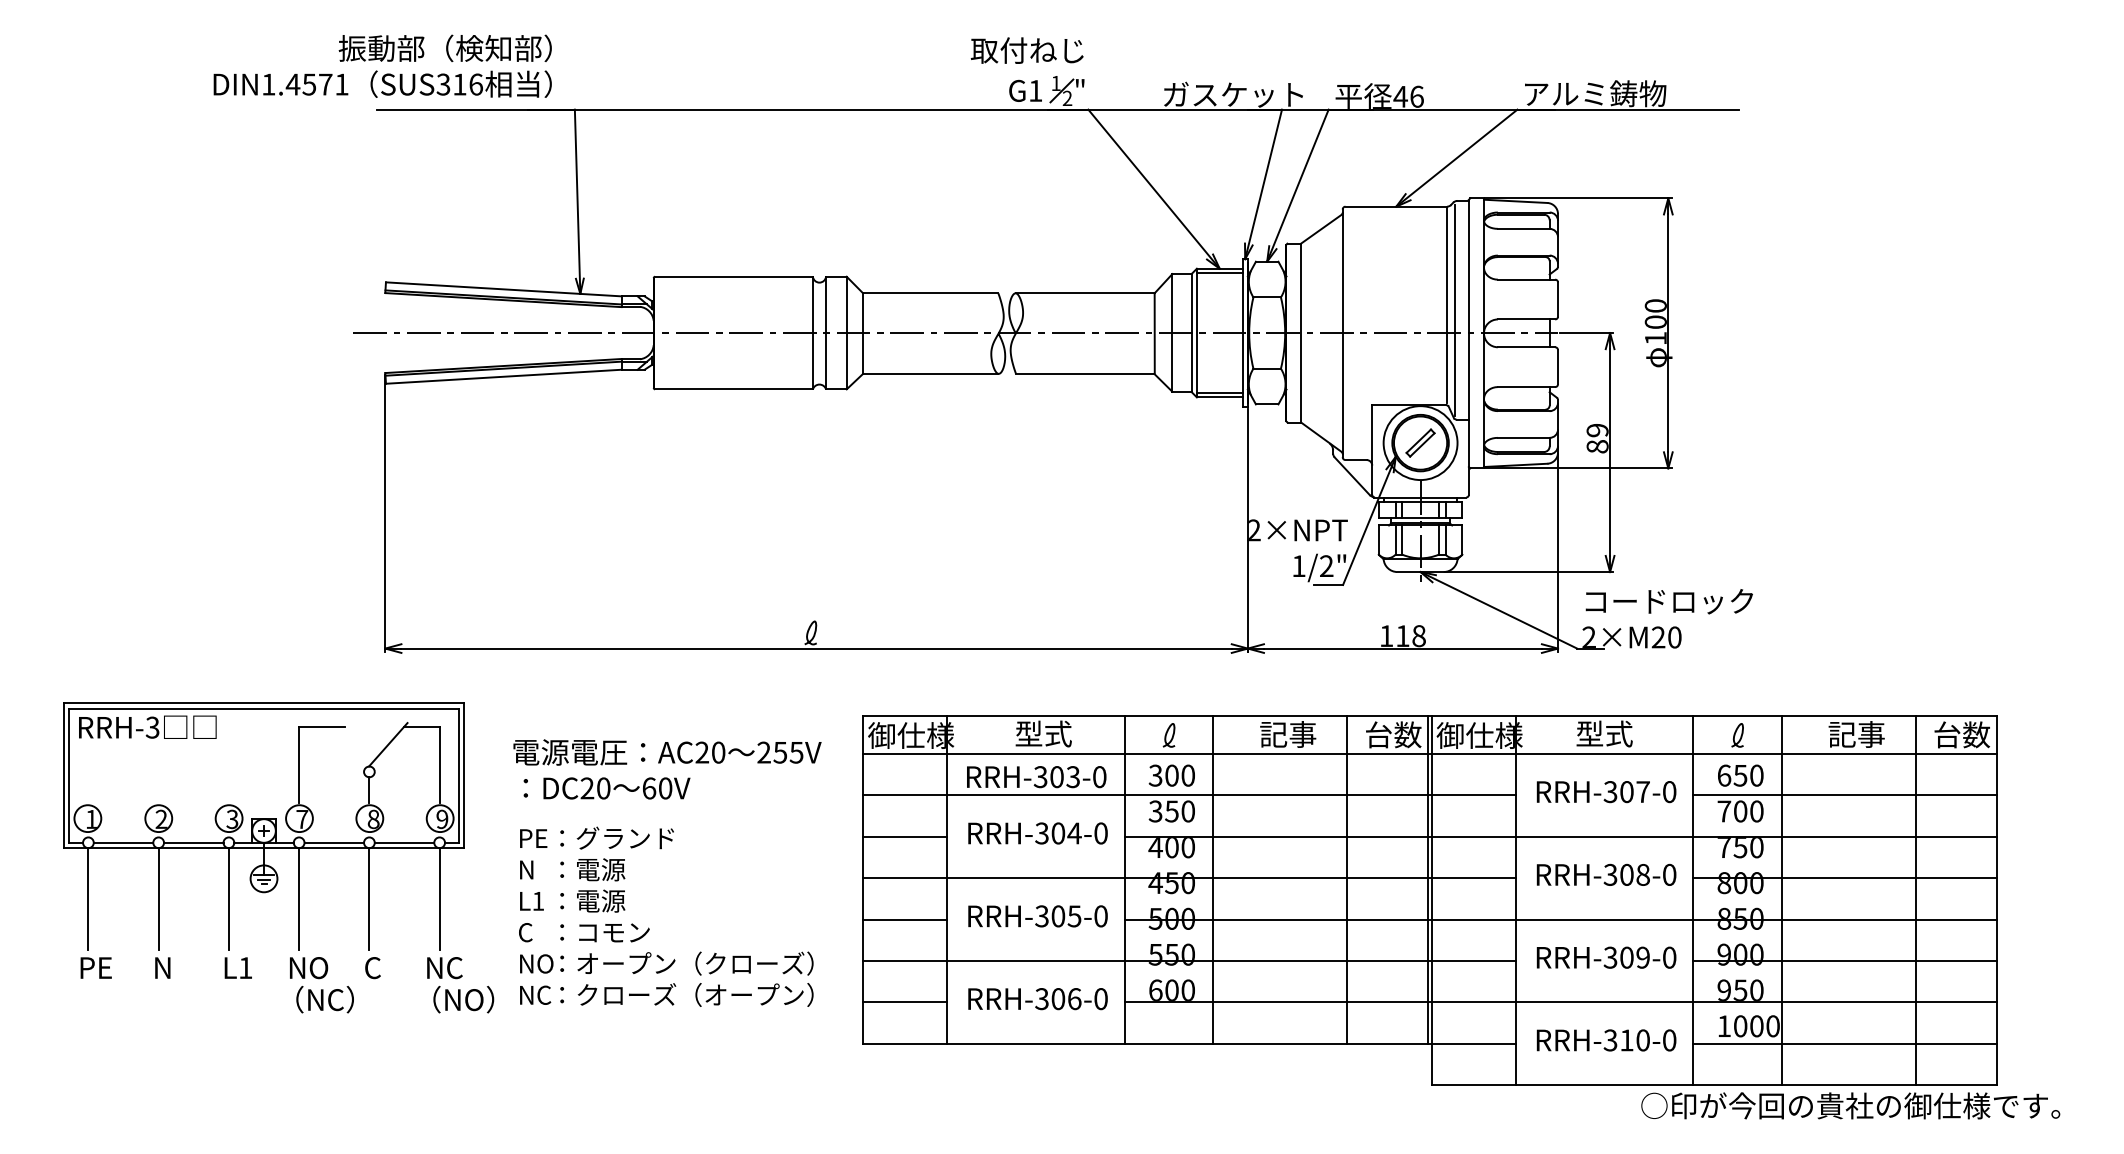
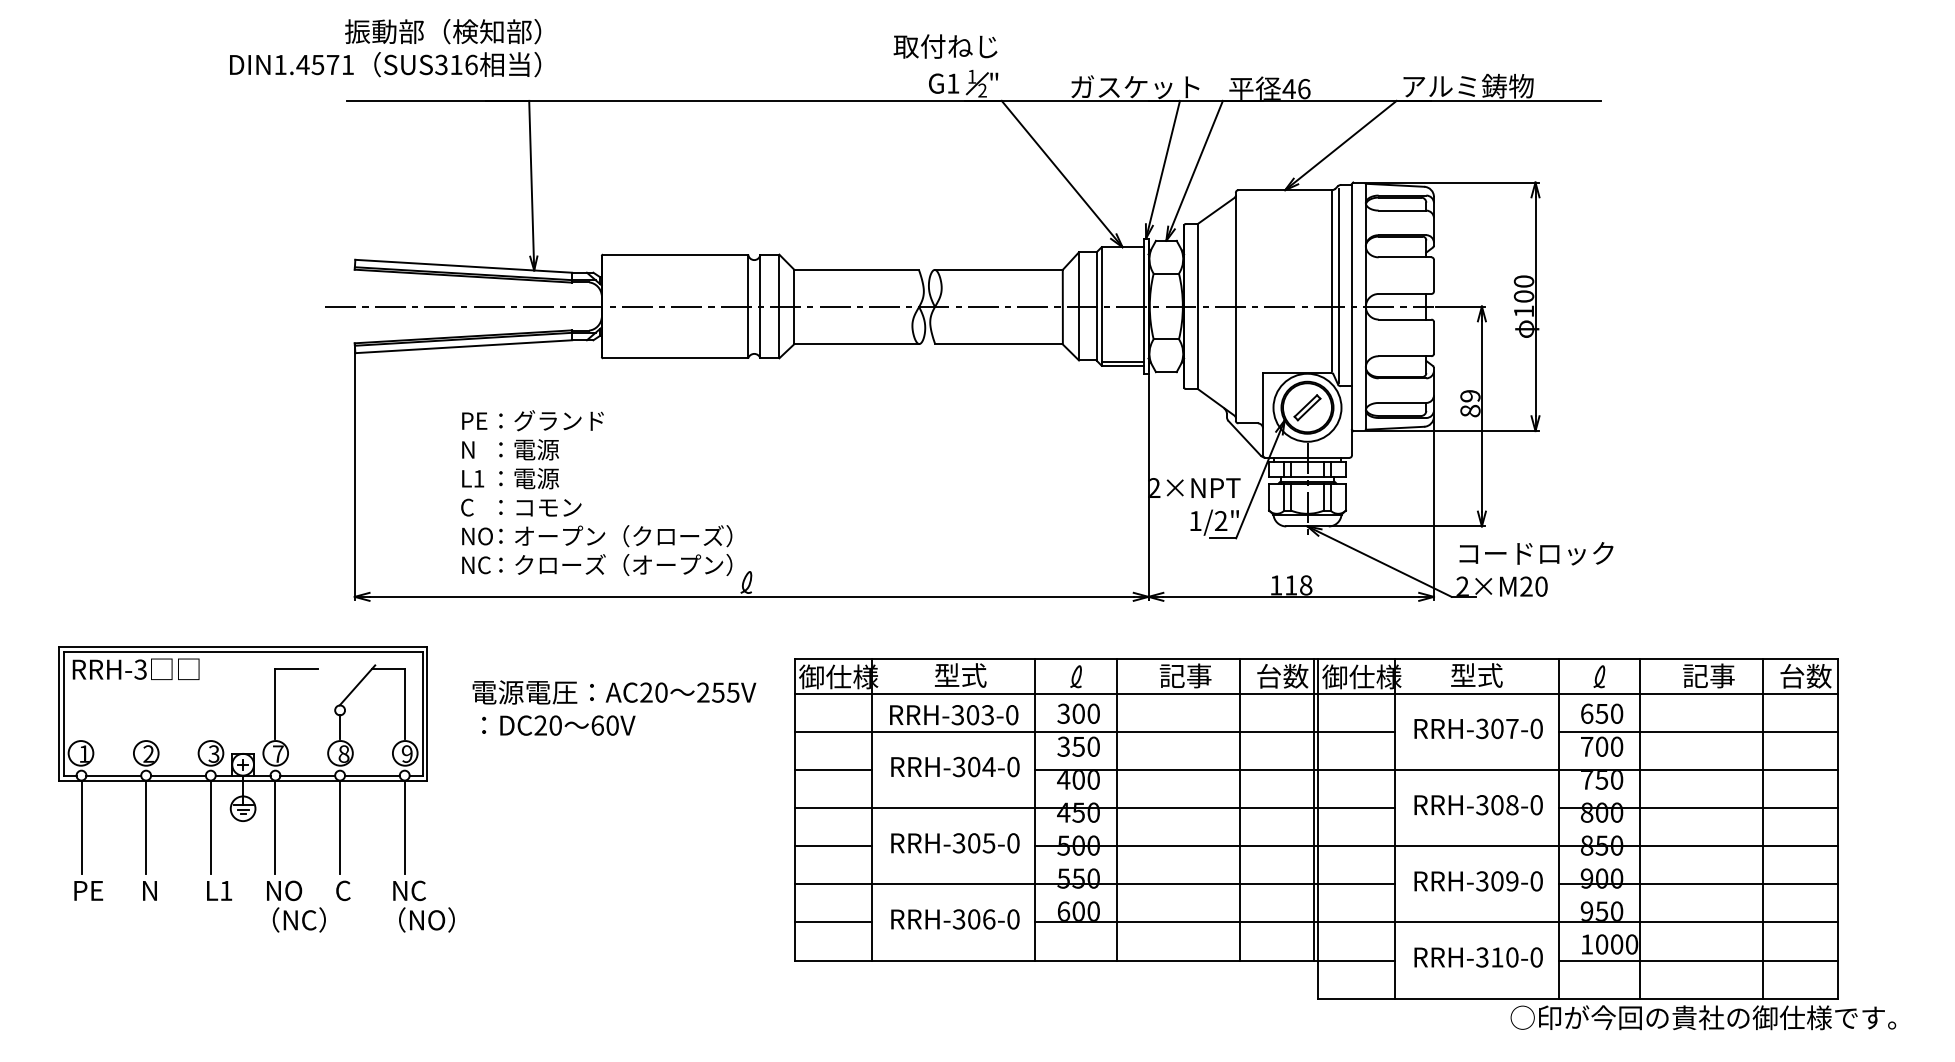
text: (382, 65) -> (385, 47), moved
line: (1219, 272) -> (1122, 250), removed
text: (666, 916) -> (596, 492), moved

